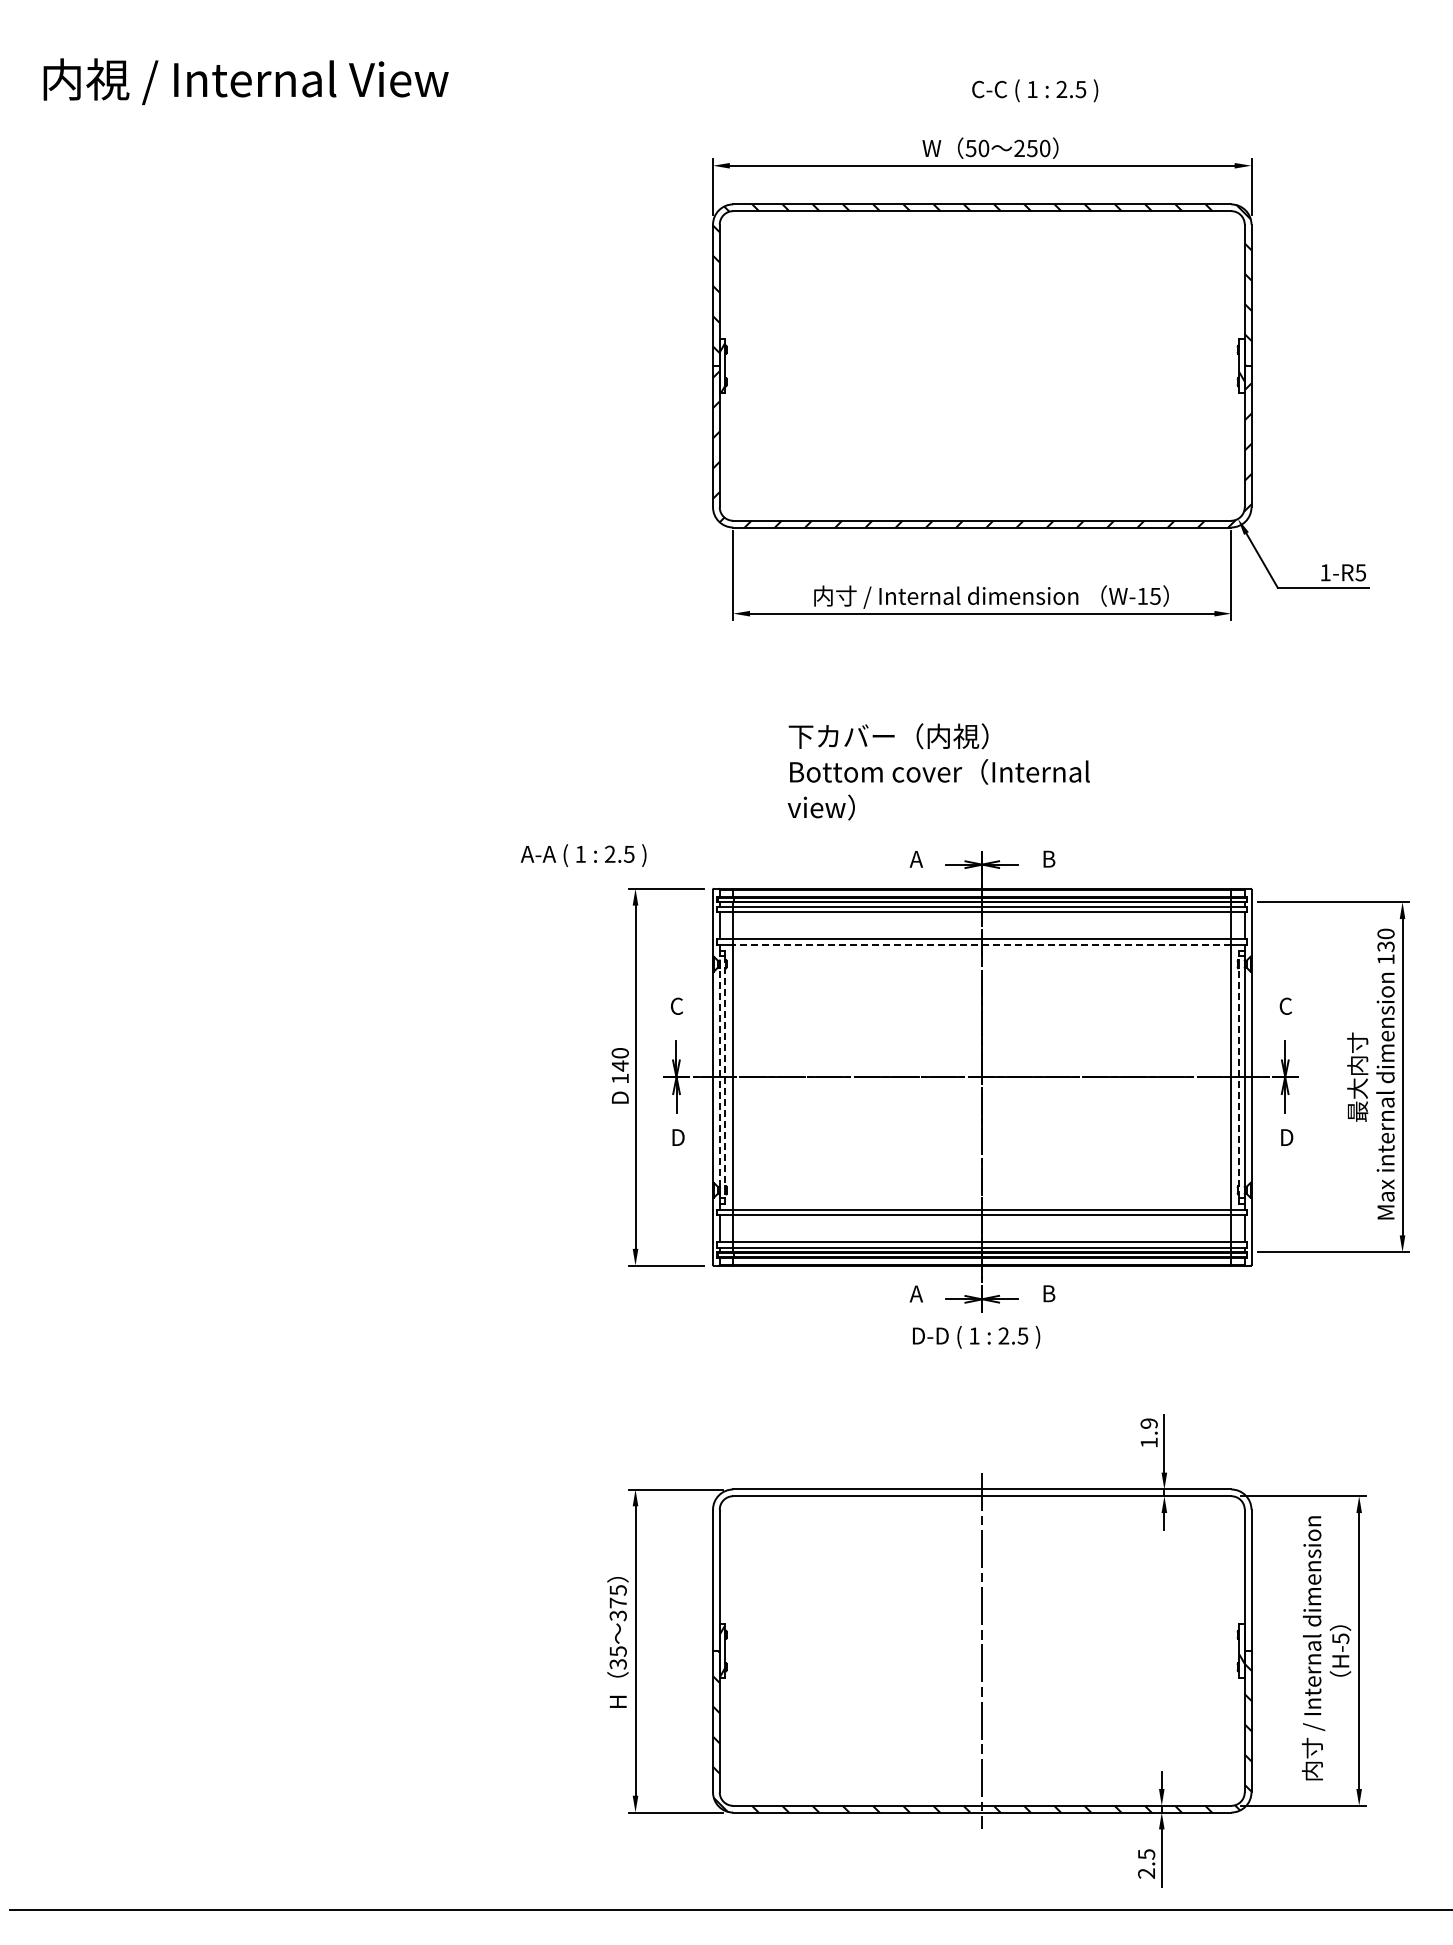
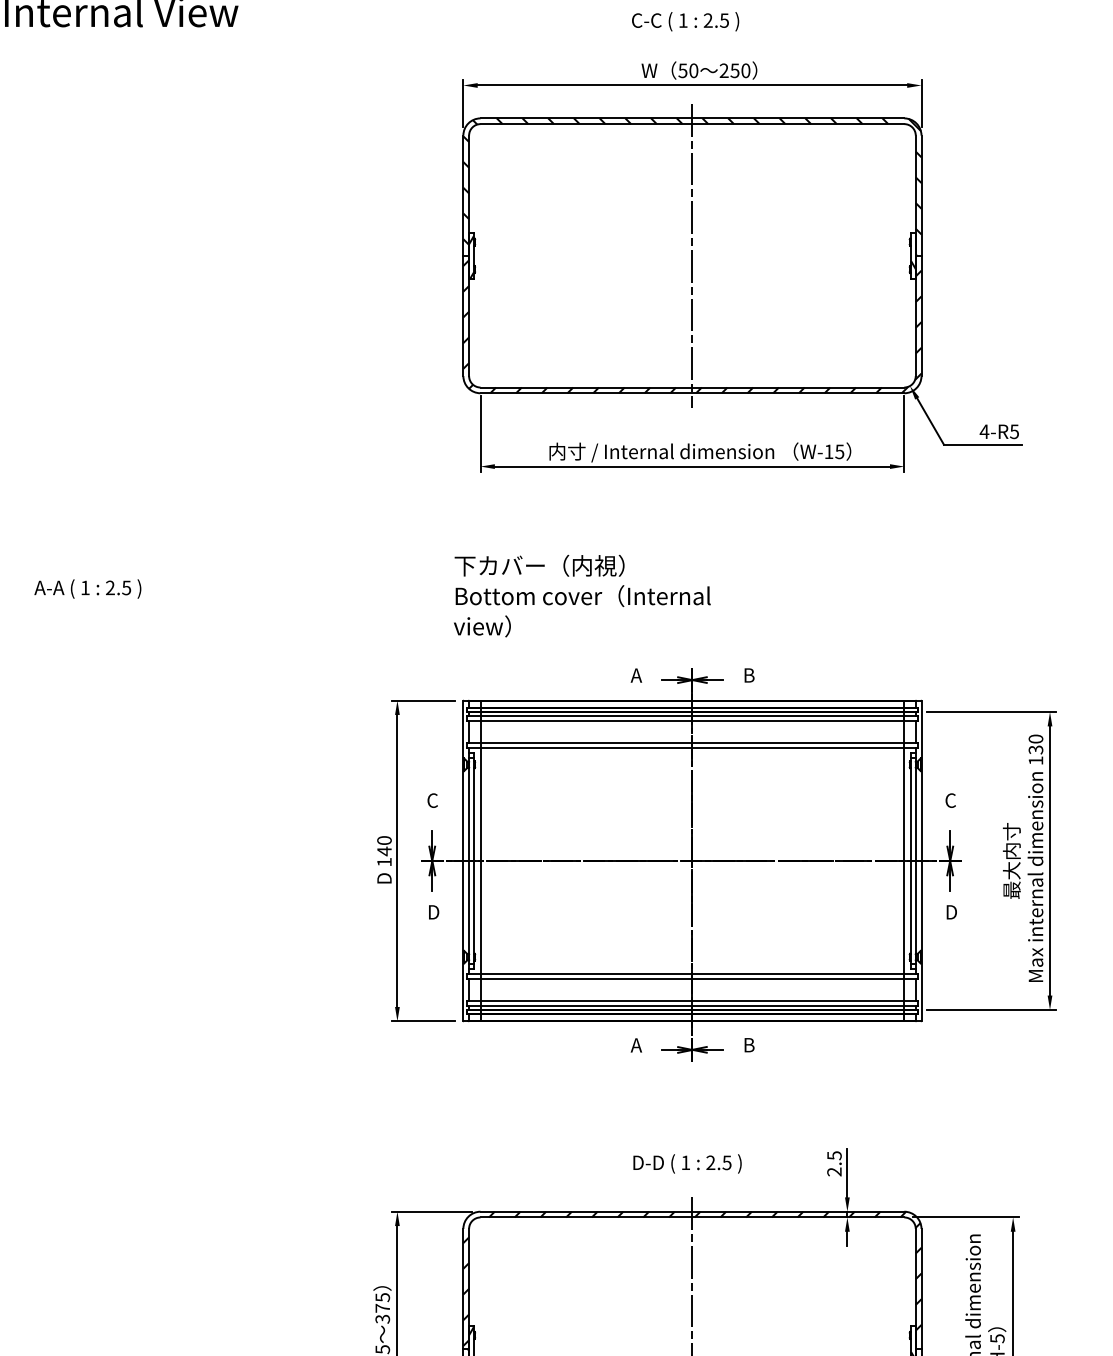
text: (1035, 90) -> (685, 21), moved
line: (982, 365) -> (692, 255), added
text: (1325, 572) -> (984, 431), 1-R5 -> 4-R5
text: (938, 771) -> (582, 595), moved
text: (583, 855) -> (87, 588), moved
line: (981, 944) -> (691, 748), dashed -> solid
line: (719, 1076) -> (468, 860), dashed -> solid
line: (1239, 1076) -> (911, 860), dashed -> solid
line: (725, 1077) -> (473, 861), dashed -> solid
text: (976, 1337) -> (687, 1164), moved
text: (1148, 1432) -> (833, 1163), 1.9 -> 2.5
hatch: (982, 1568) -> (692, 1278), added

